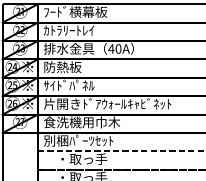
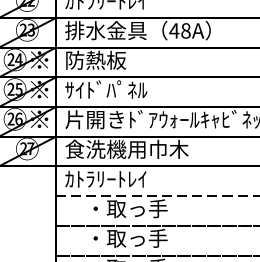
text: (118, 49) -> (185, 31), 40A -> 48A
text: (78, 140) -> (121, 178), 別梱ﾊﾟｰﾂｾｯﾄ -> ｶﾄﾗﾘｰﾄﾚｲ

